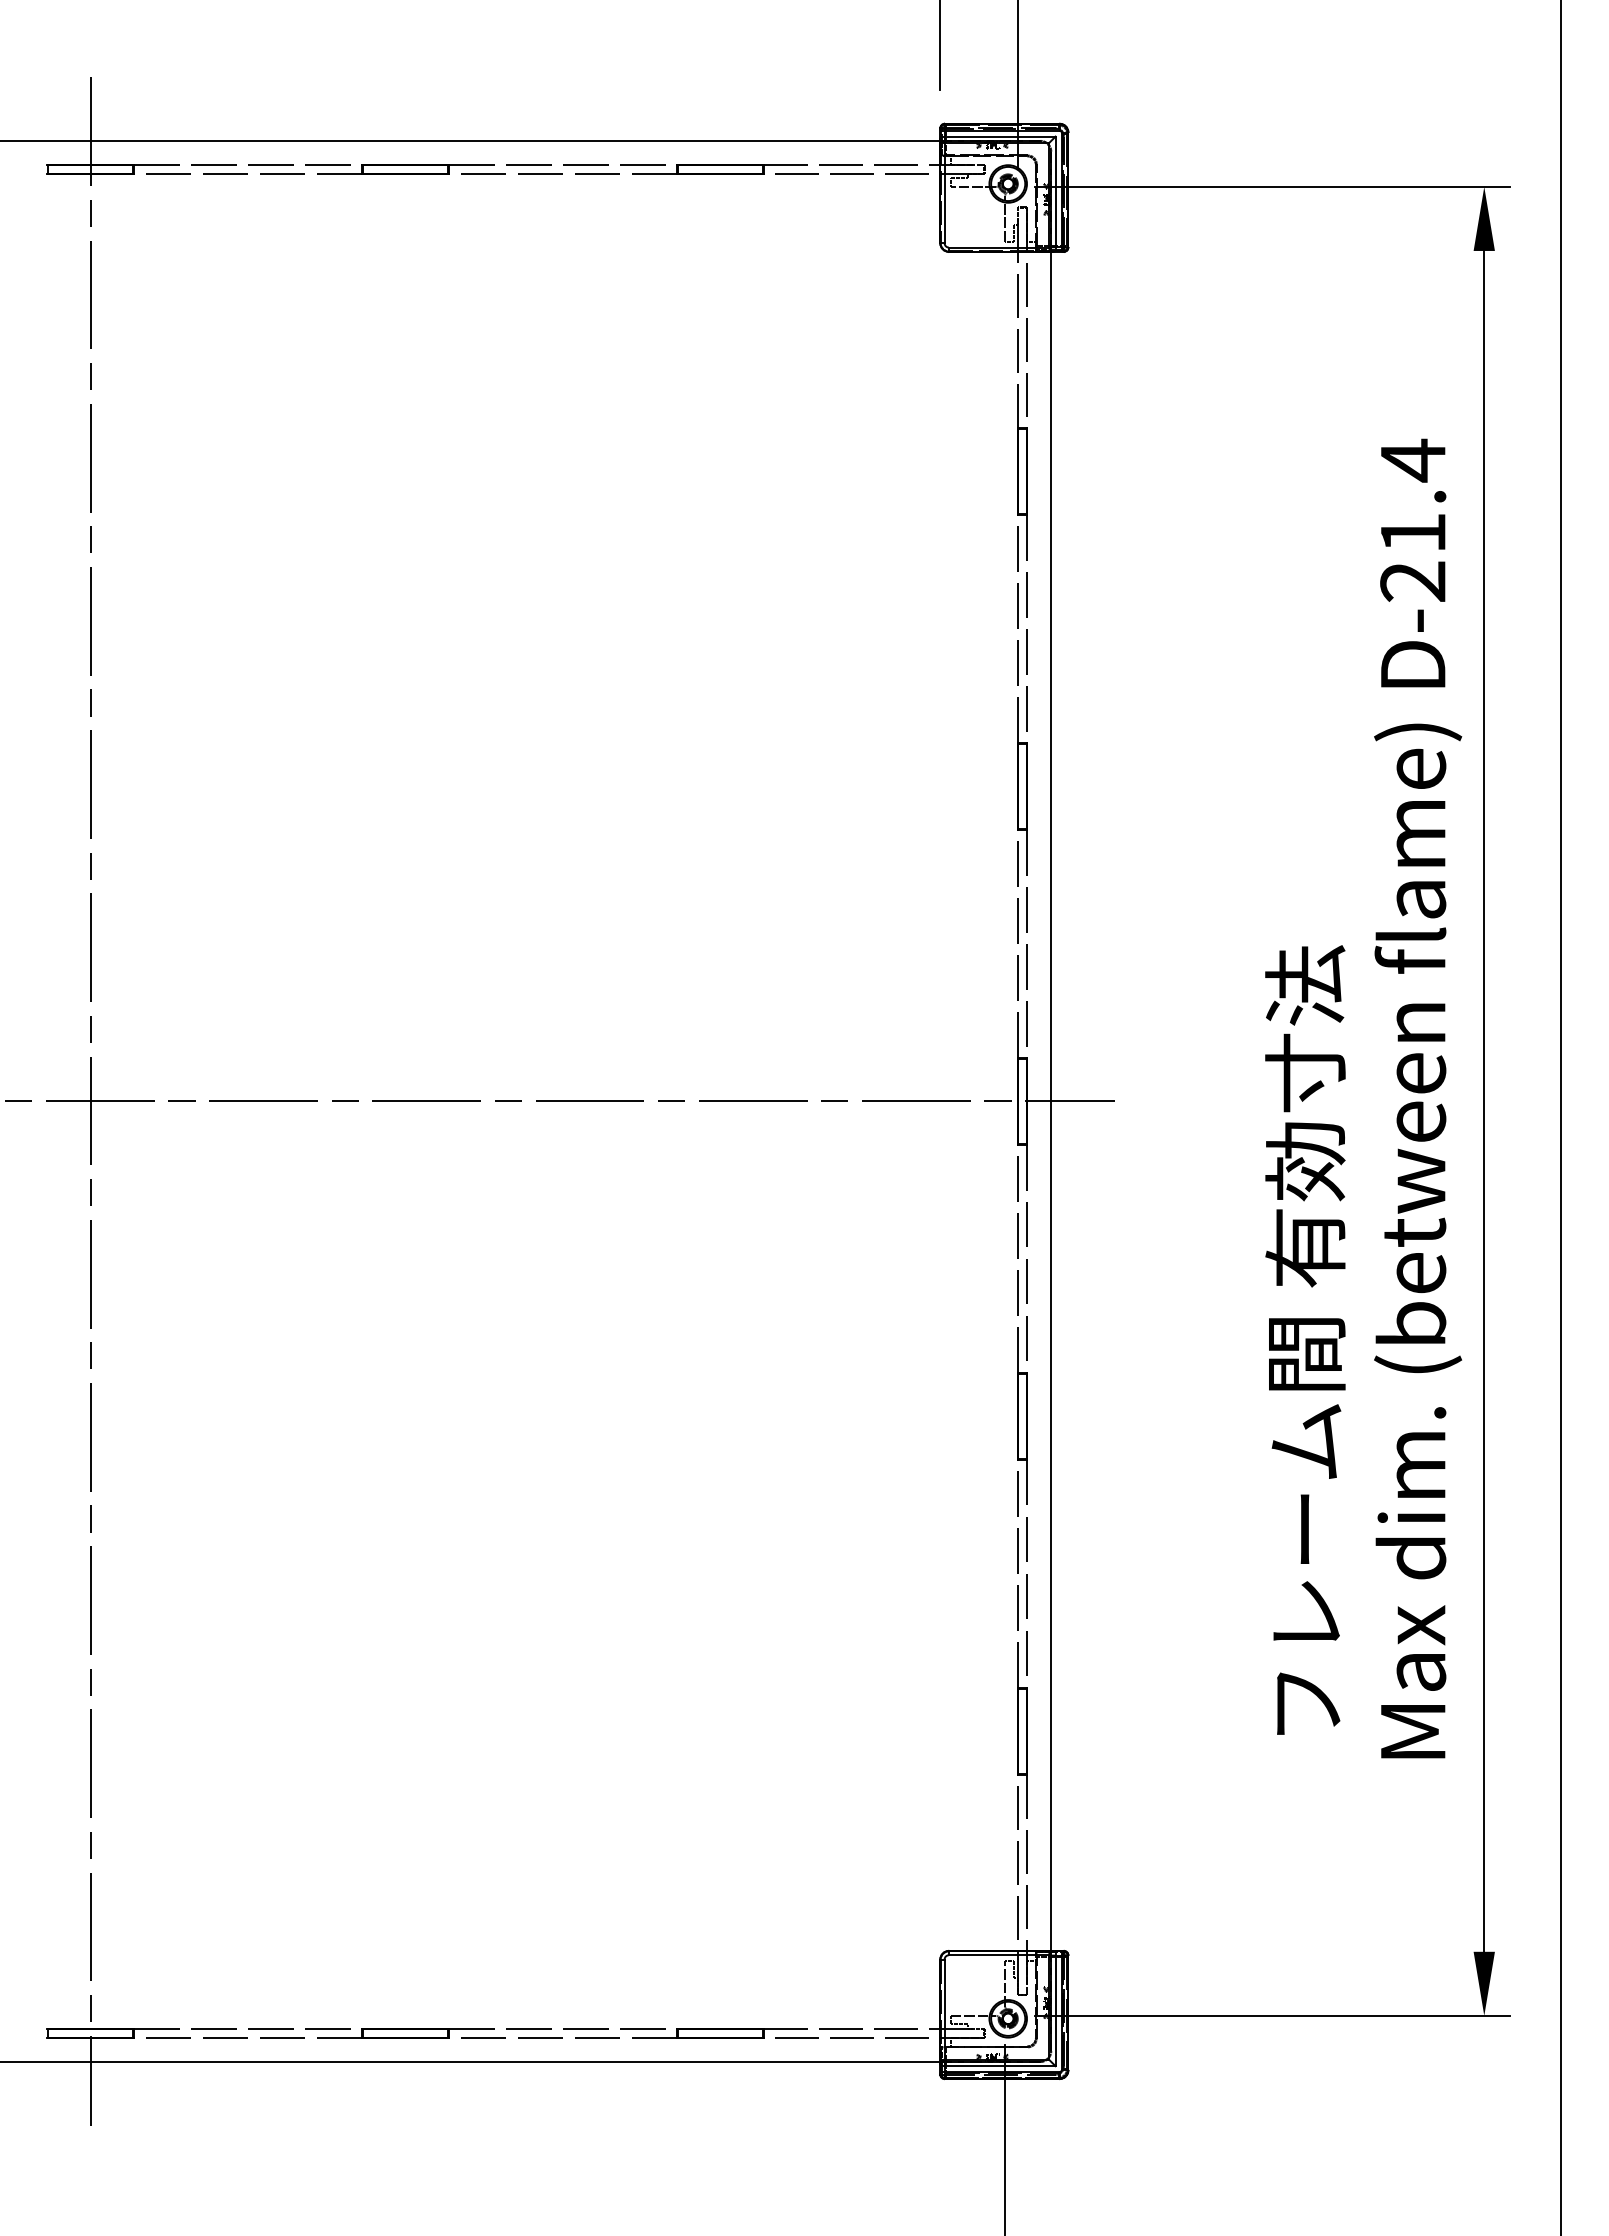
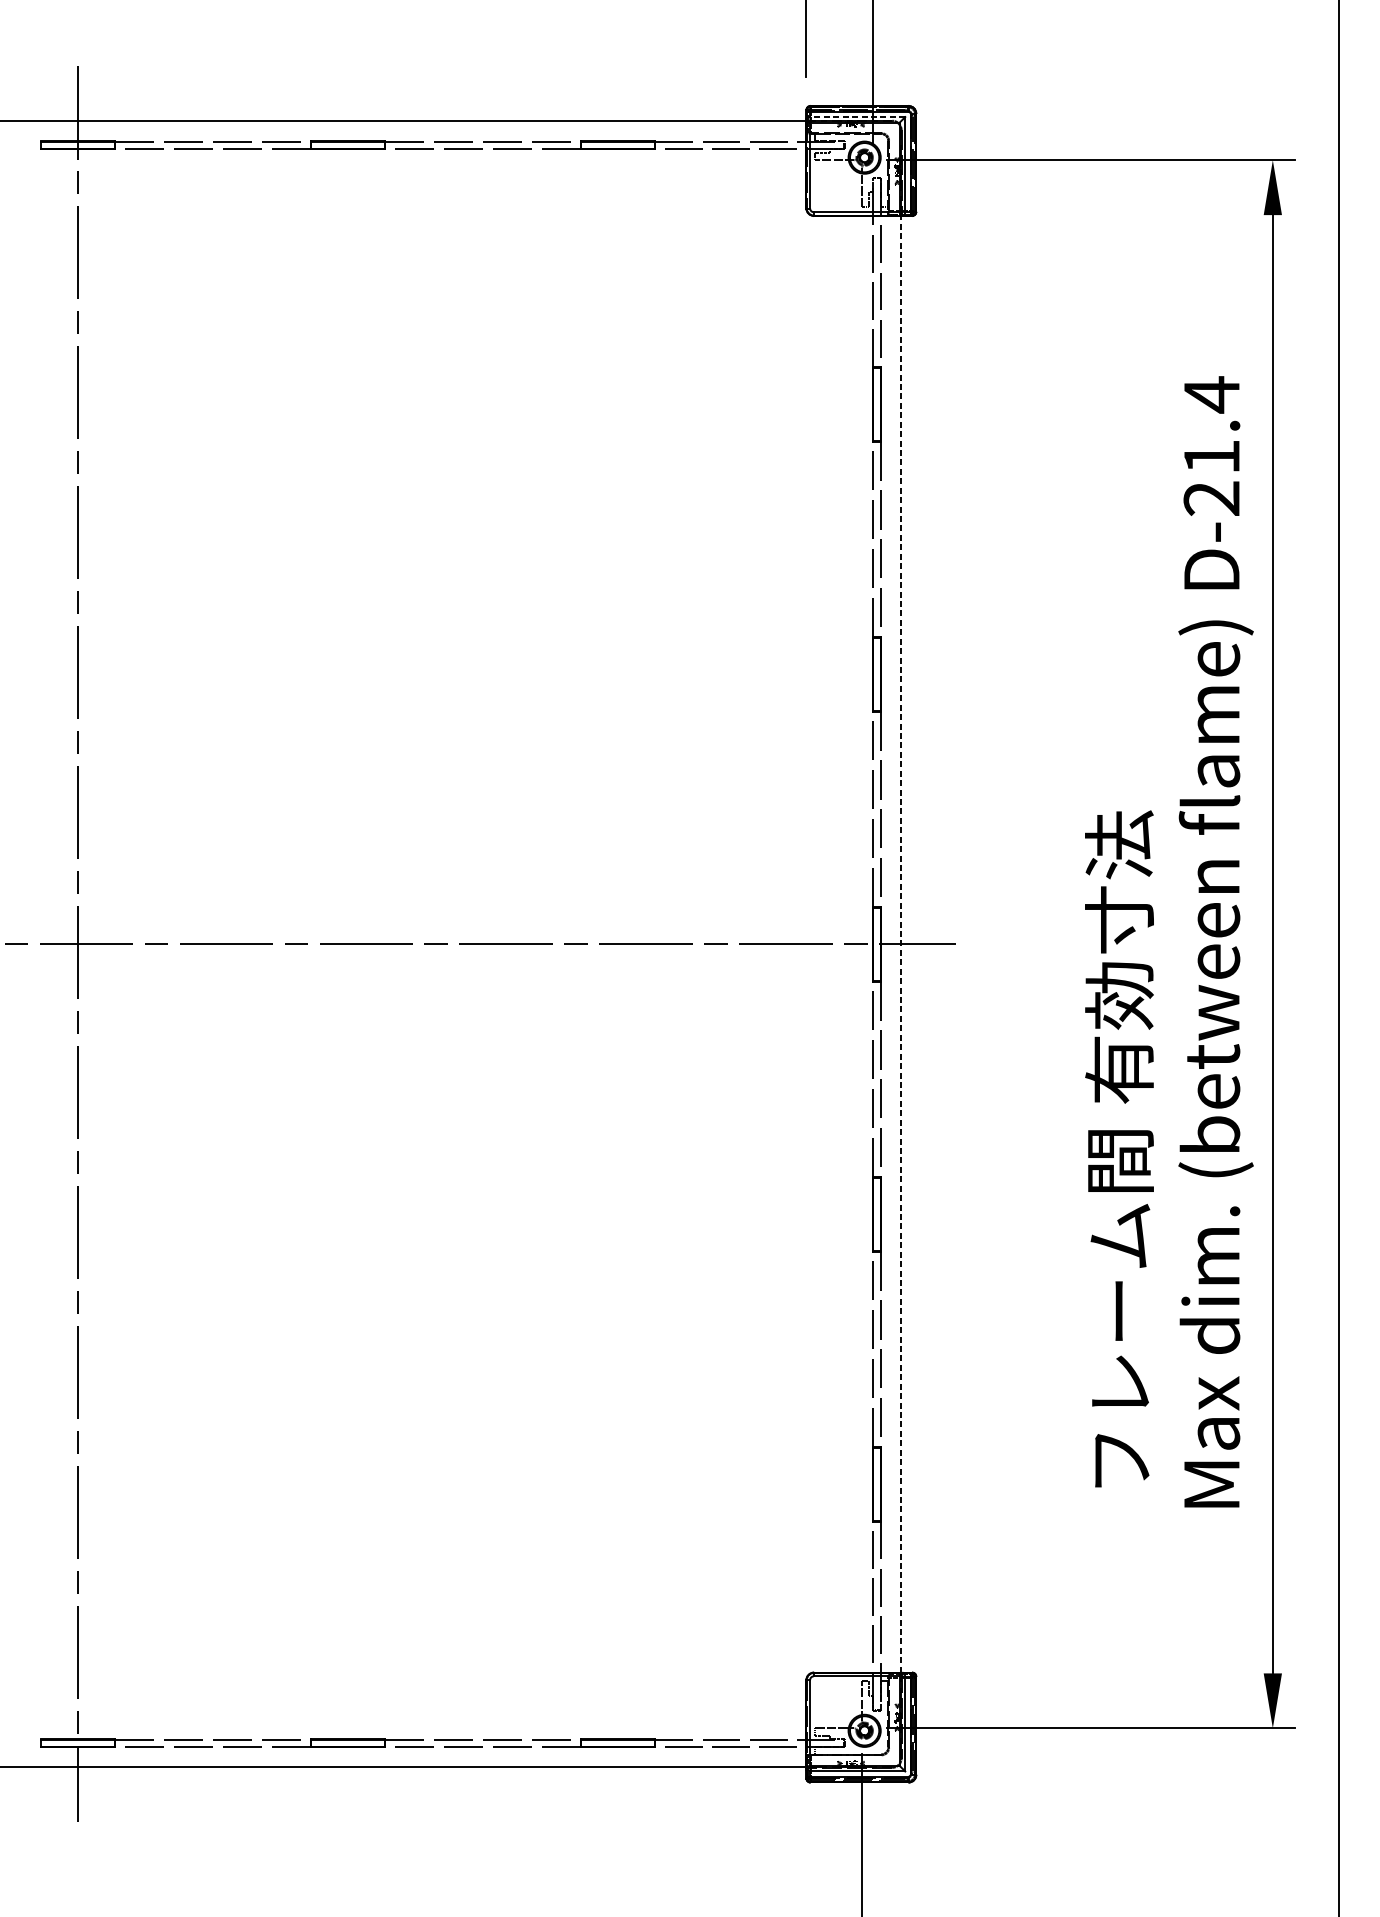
line: (999, 136) -> (857, 116), solid -> dashed
line: (1050, 1101) -> (900, 944), solid -> dashed

